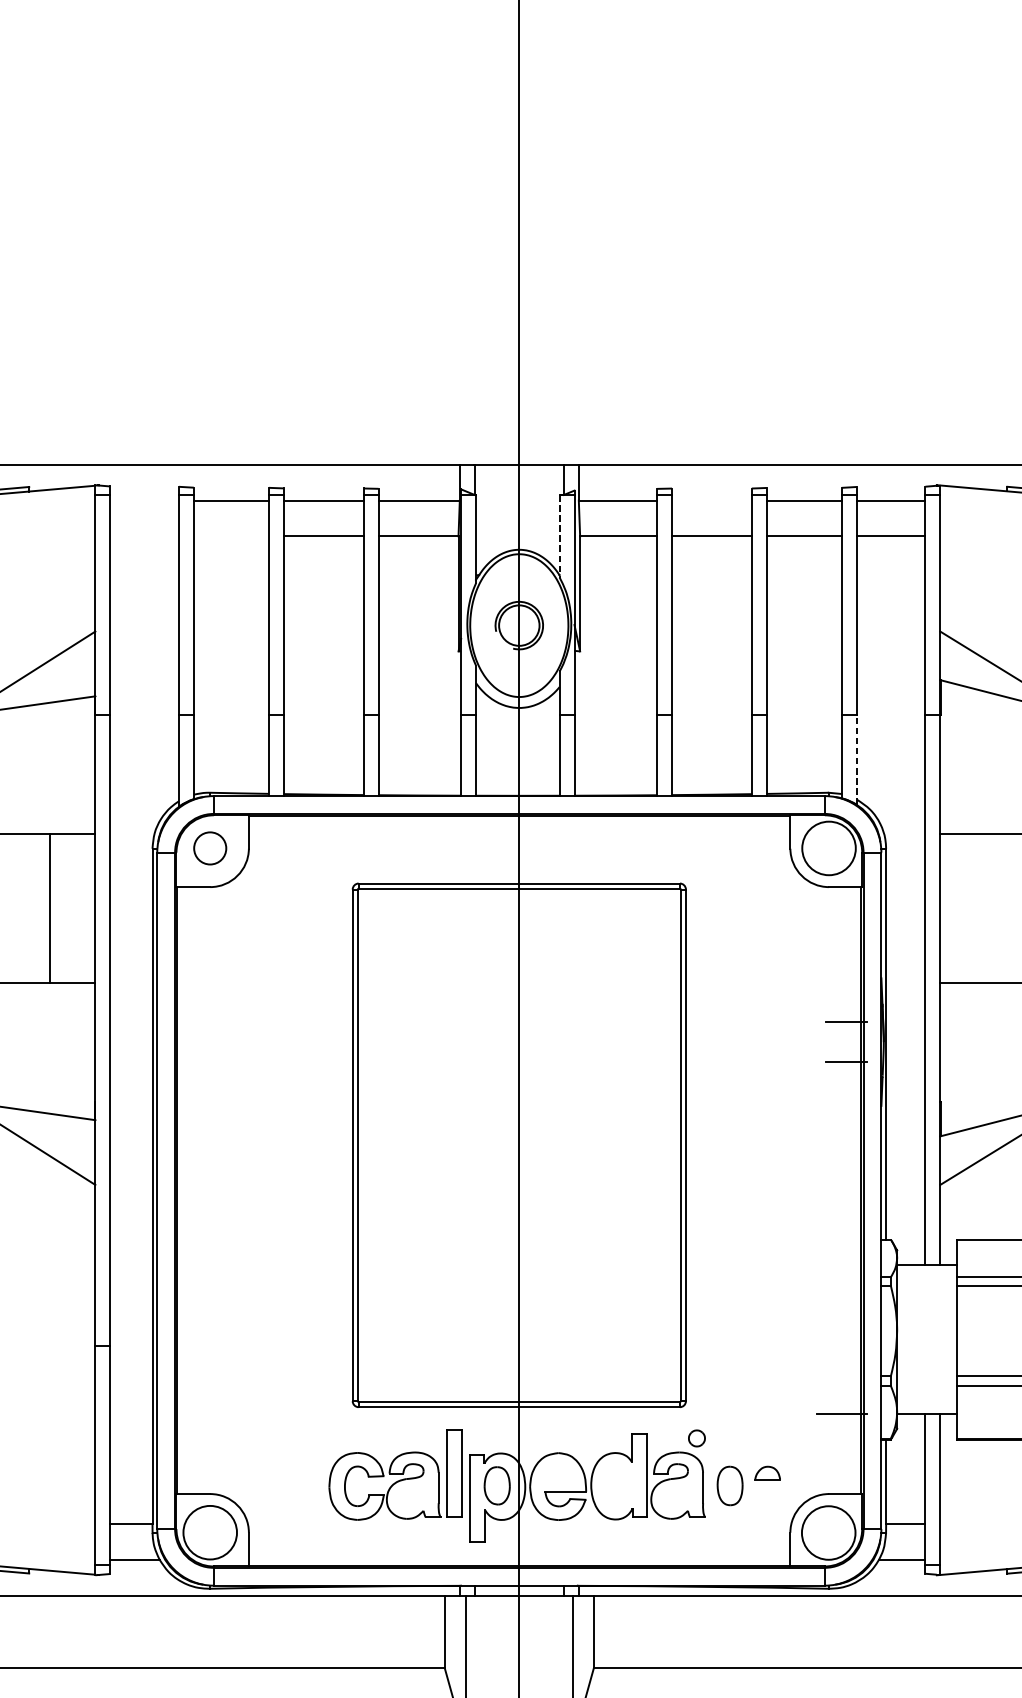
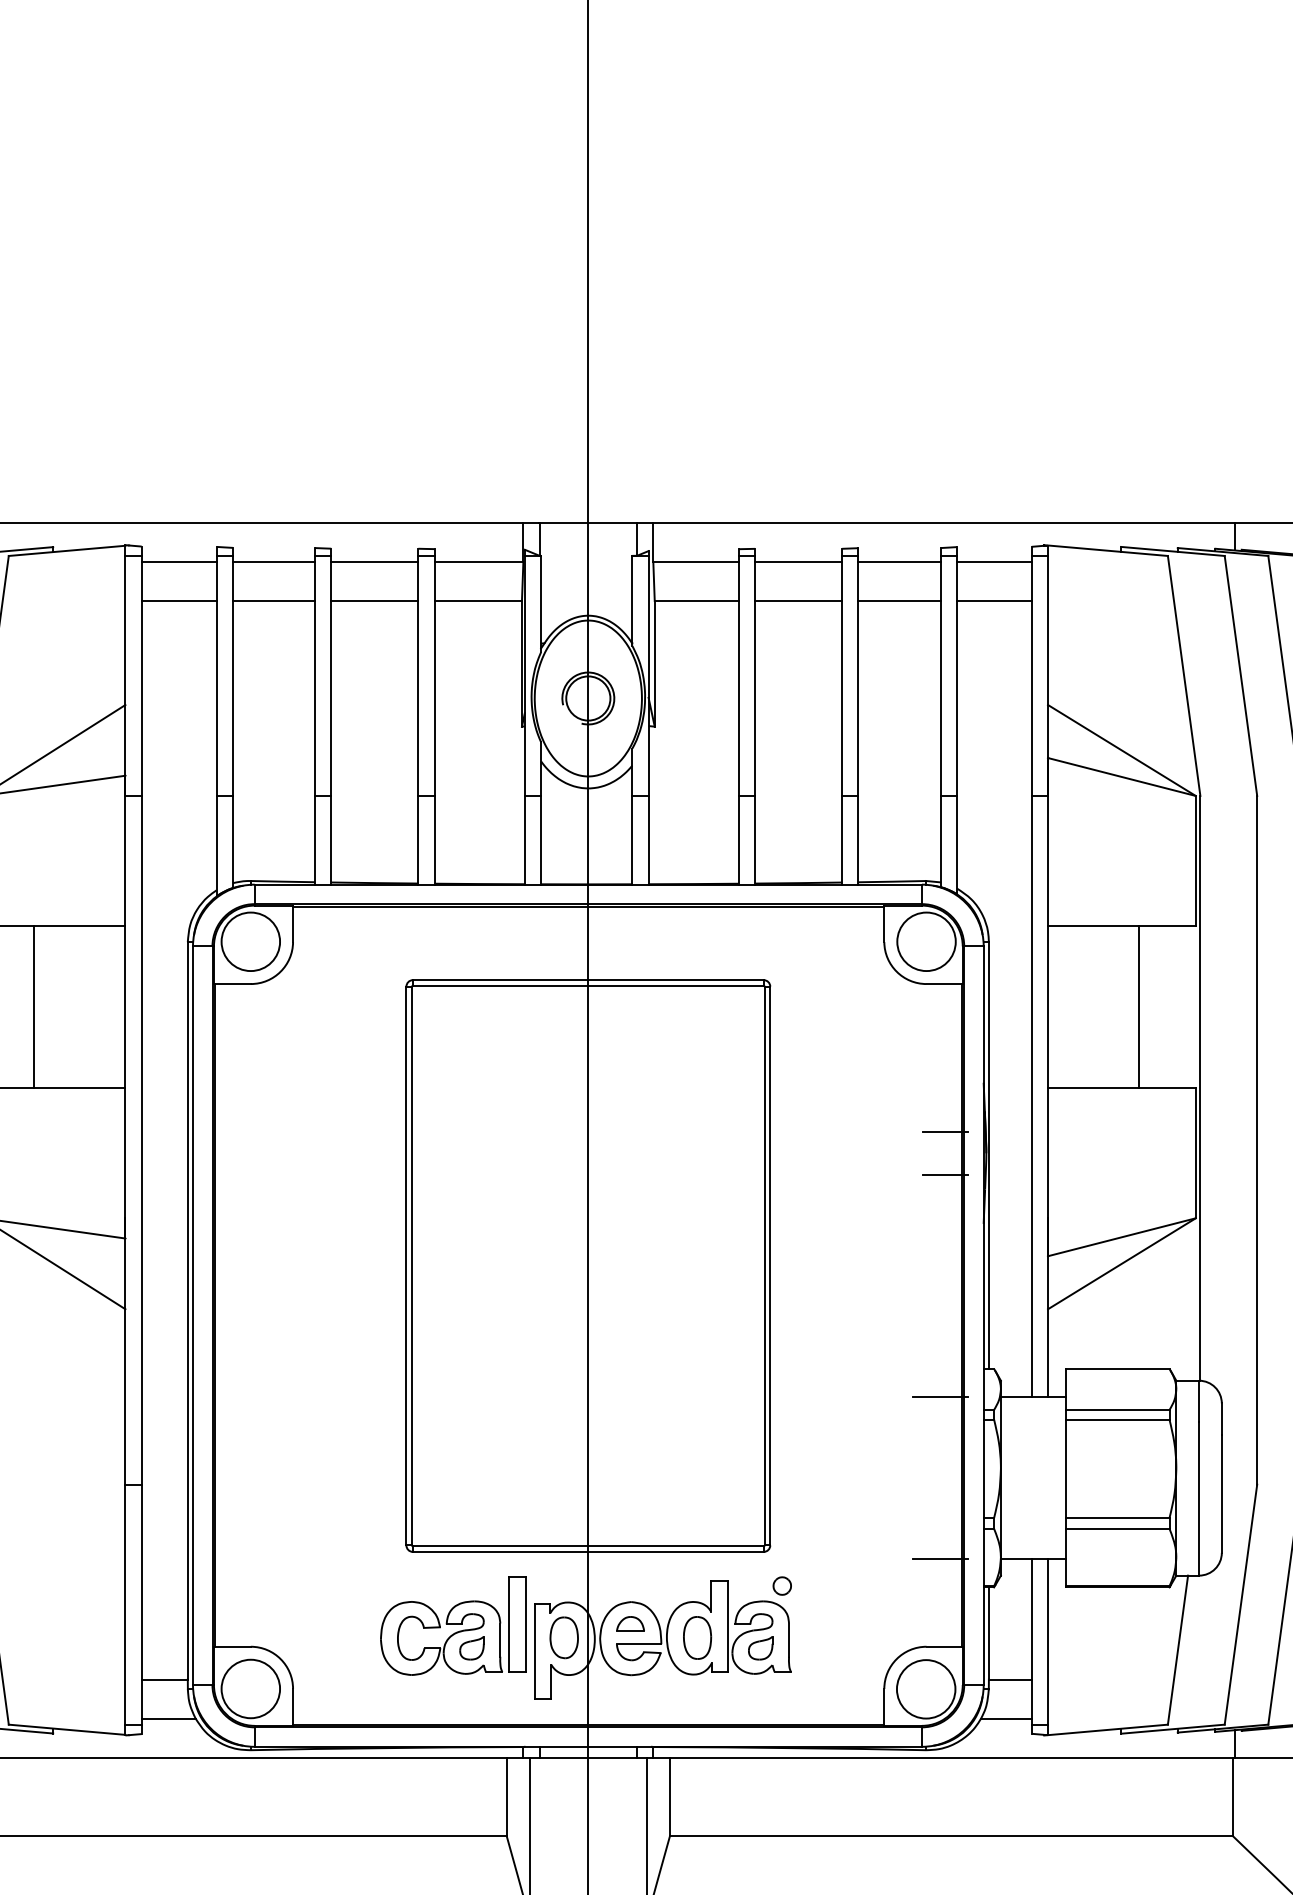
line: (143, 501) -> (178, 562), added
line: (711, 501) -> (798, 562), added
line: (143, 536) -> (178, 601), added
line: (230, 536) -> (273, 601), added
line: (559, 536) -> (632, 601), dashed -> solid
line: (856, 759) -> (956, 844), dashed -> solid
circle: (209, 848) -> (250, 941), size x1.67
line: (49, 907) -> (34, 1006), moved
line: (841, 1264) -> (940, 1396), added
part: (767, 1472) -> (630, 1623), moved
part: (730, 1485) -> (697, 1637), moved
part: (412, 1495) -> (471, 1648), added
part: (676, 1495) -> (760, 1648), added

